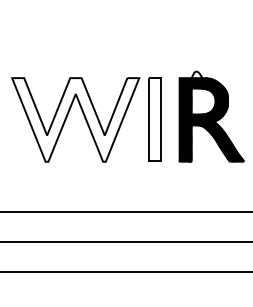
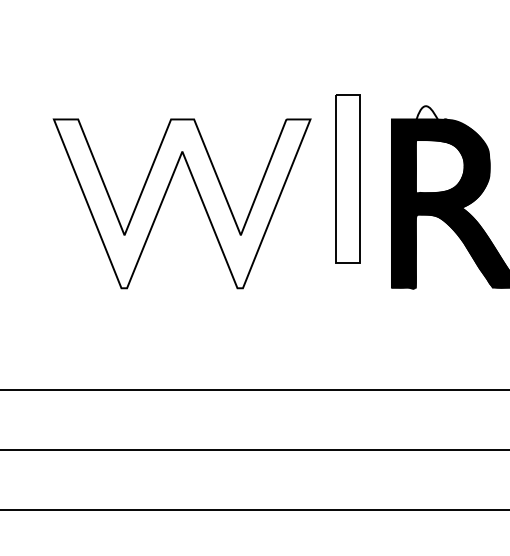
part: (154, 119) -> (347, 178), moved

